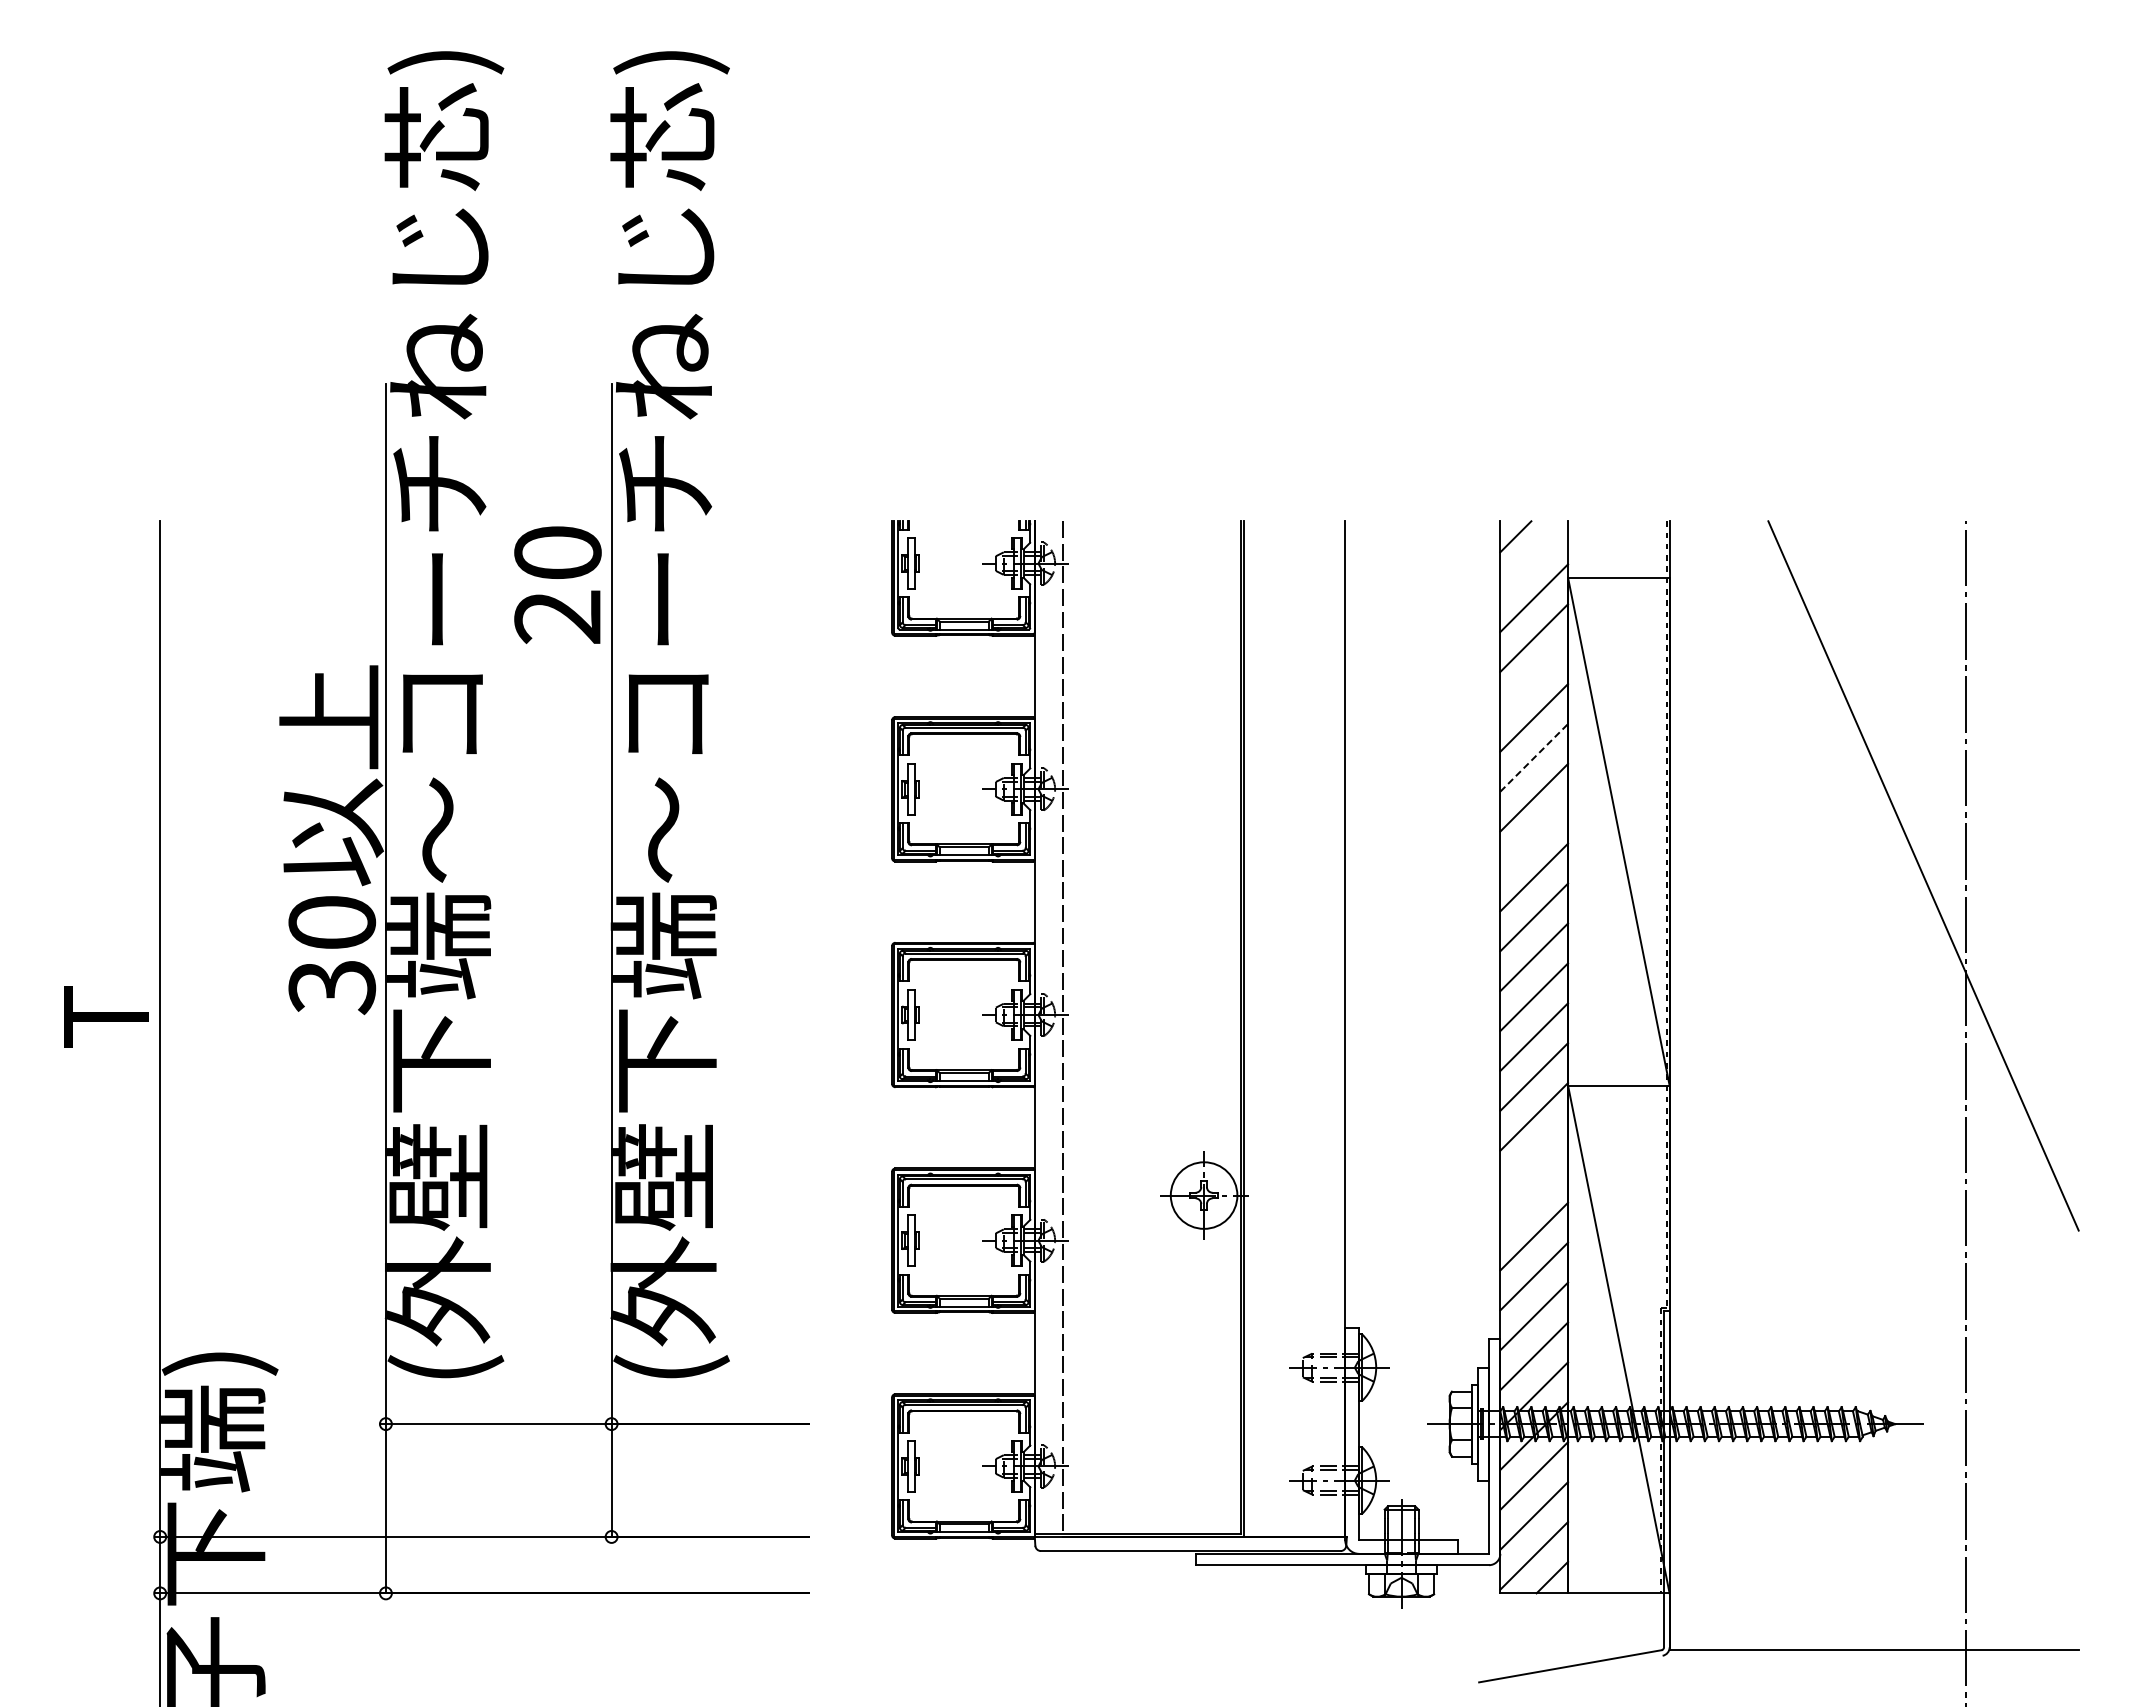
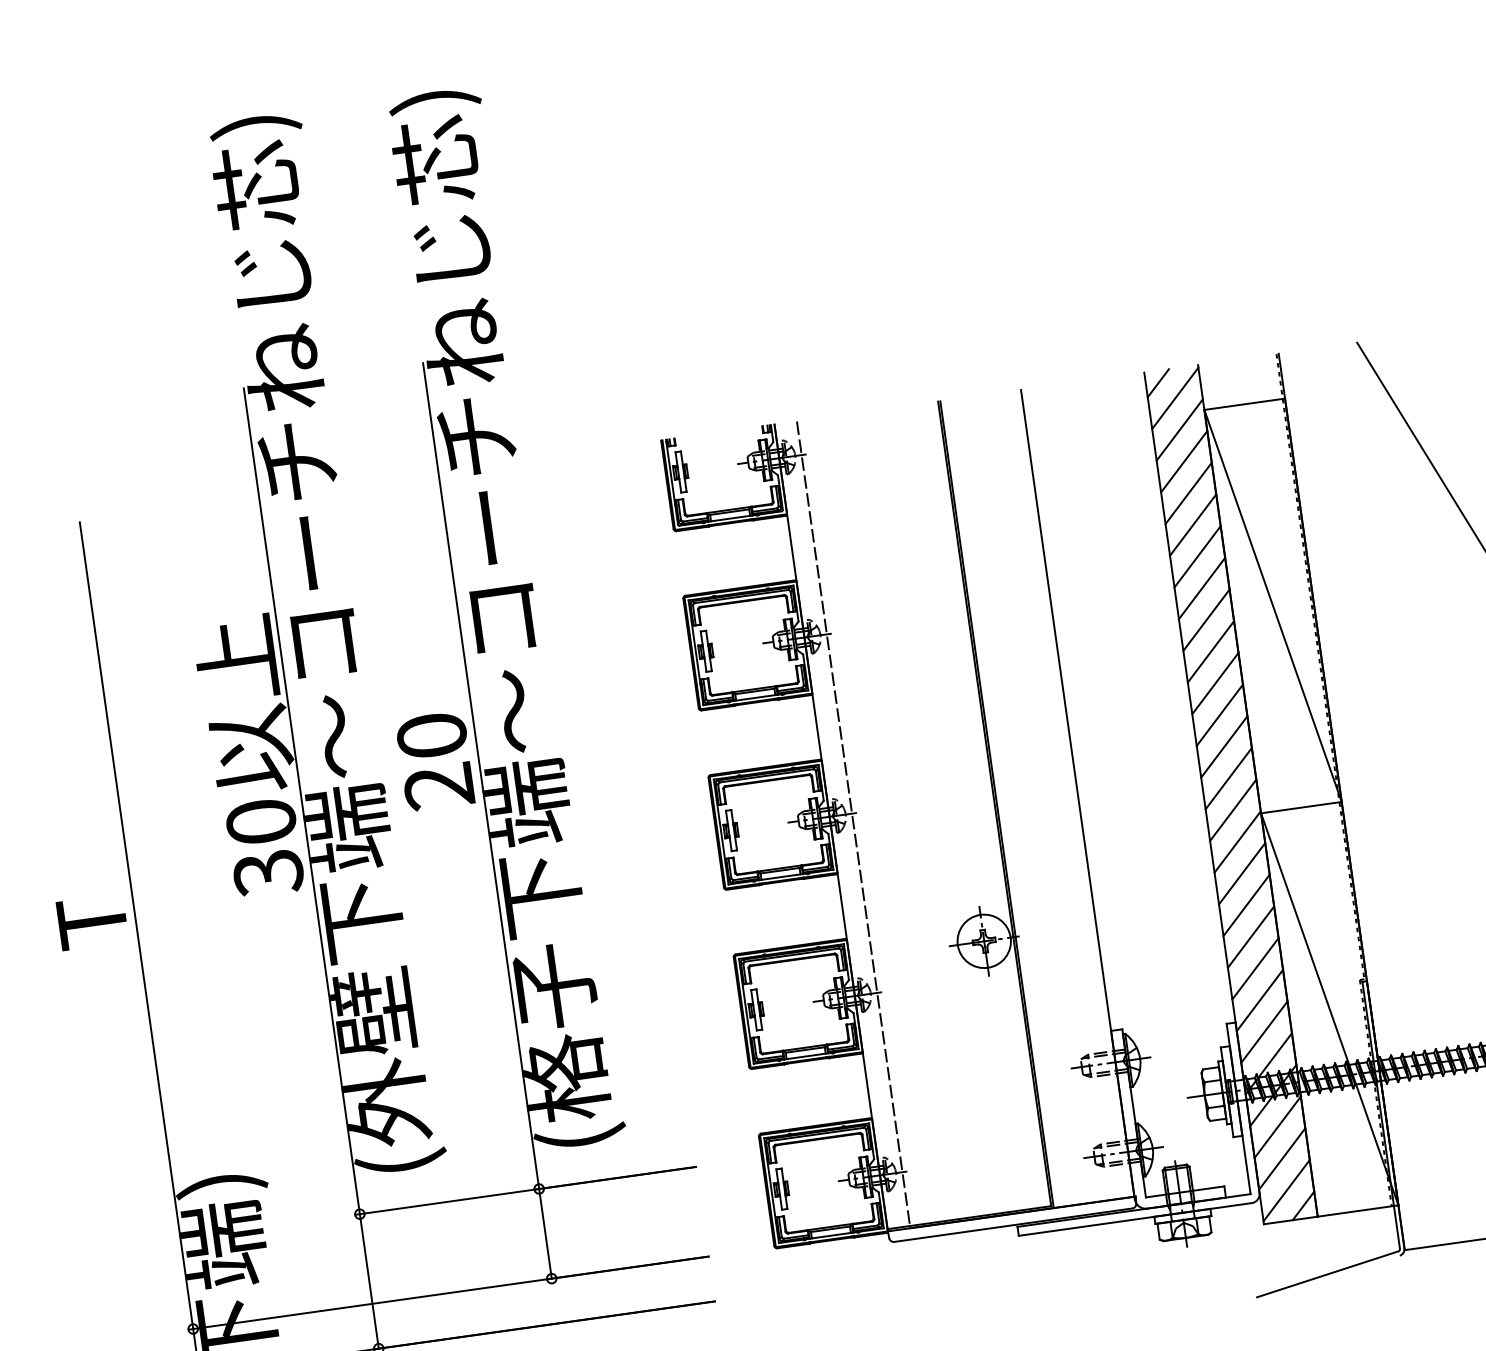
line: (1534, 558) -> (1175, 398), added
text: (557, 584) -> (435, 760), moved
line: (1534, 677) -> (1188, 492), added
line: (1534, 757) -> (1197, 556), dashed -> solid
line: (1534, 837) -> (1206, 620), added
line: (1534, 1156) -> (1242, 873), added
line: (1534, 1196) -> (1246, 905), added
text: (663, 1235) -> (559, 1033), (外壁下端～コーチねじ芯) -> (格子下端～コーチねじ芯)

